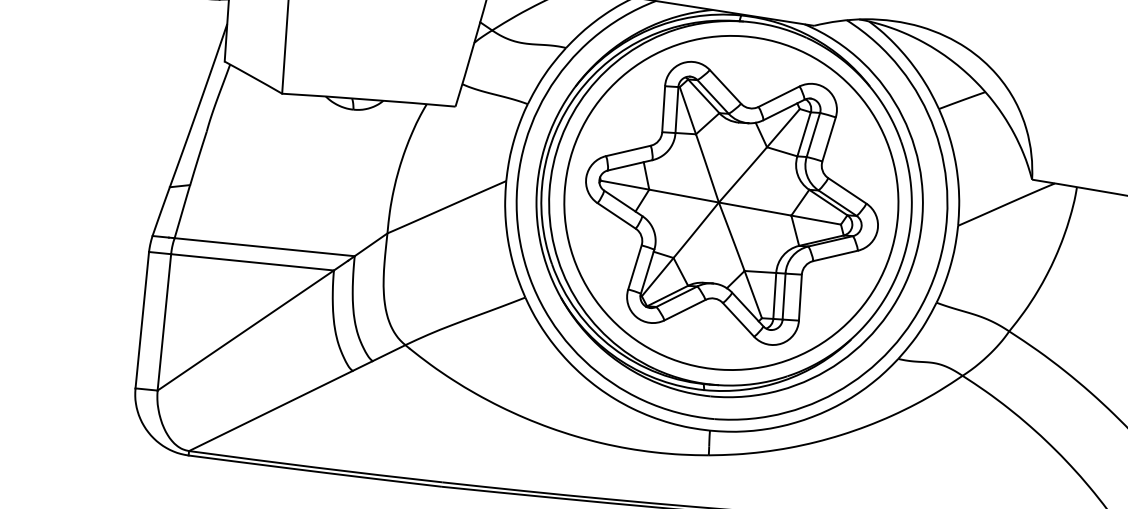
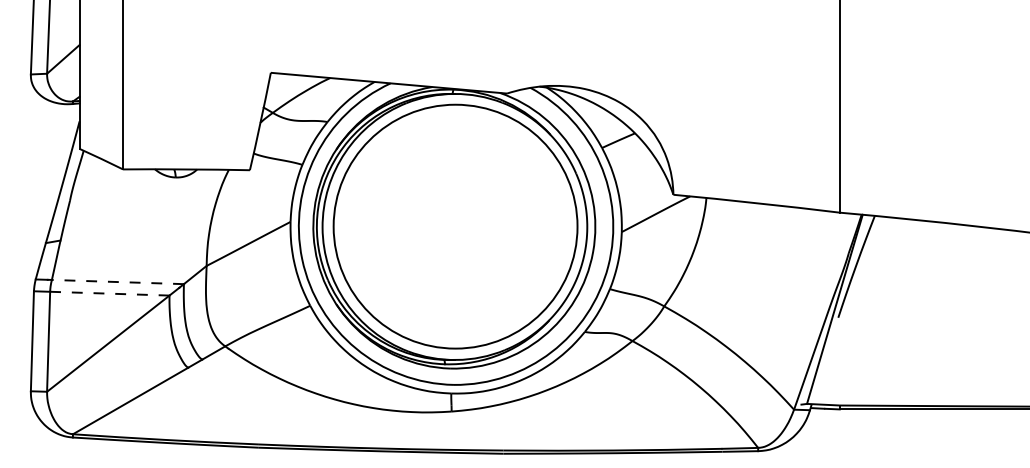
part: (731, 202) -> (455, 226), removed
line: (264, 247) -> (117, 282), solid -> dashed
line: (252, 262) -> (109, 293), solid -> dashed

